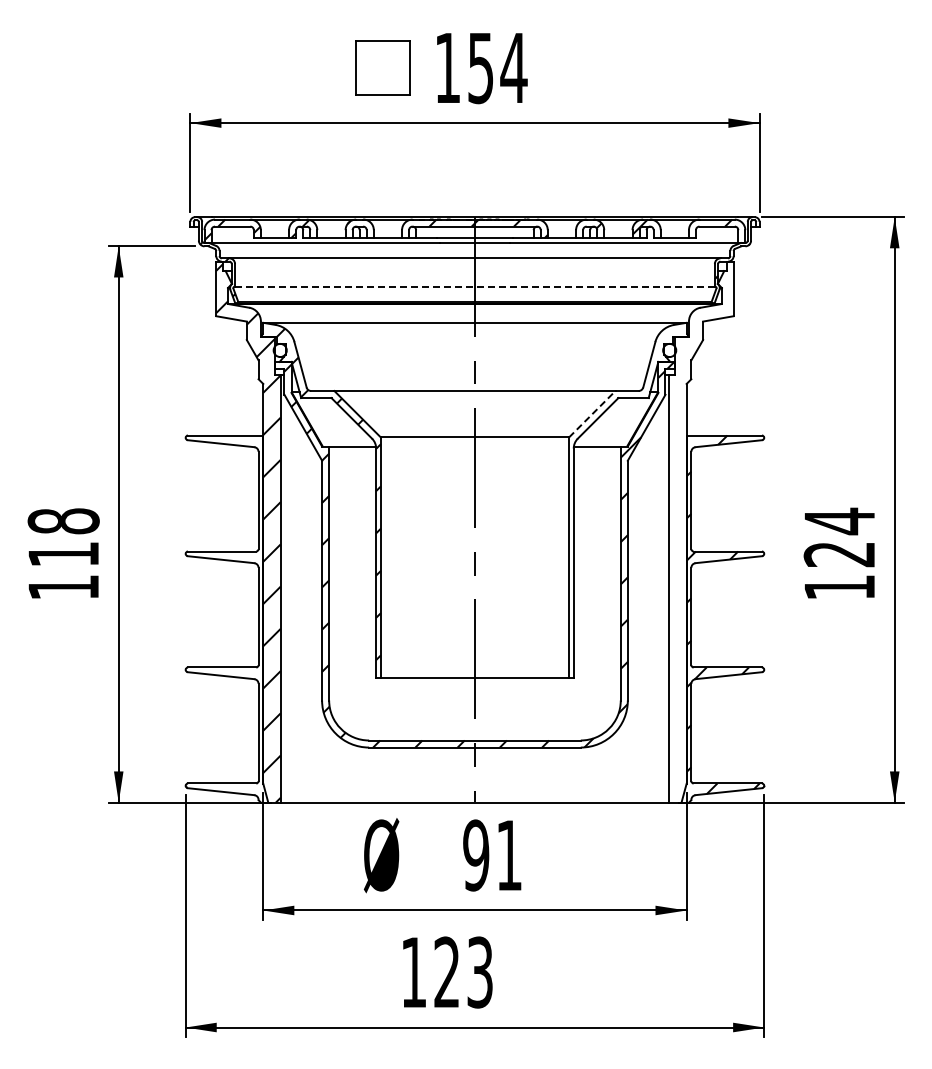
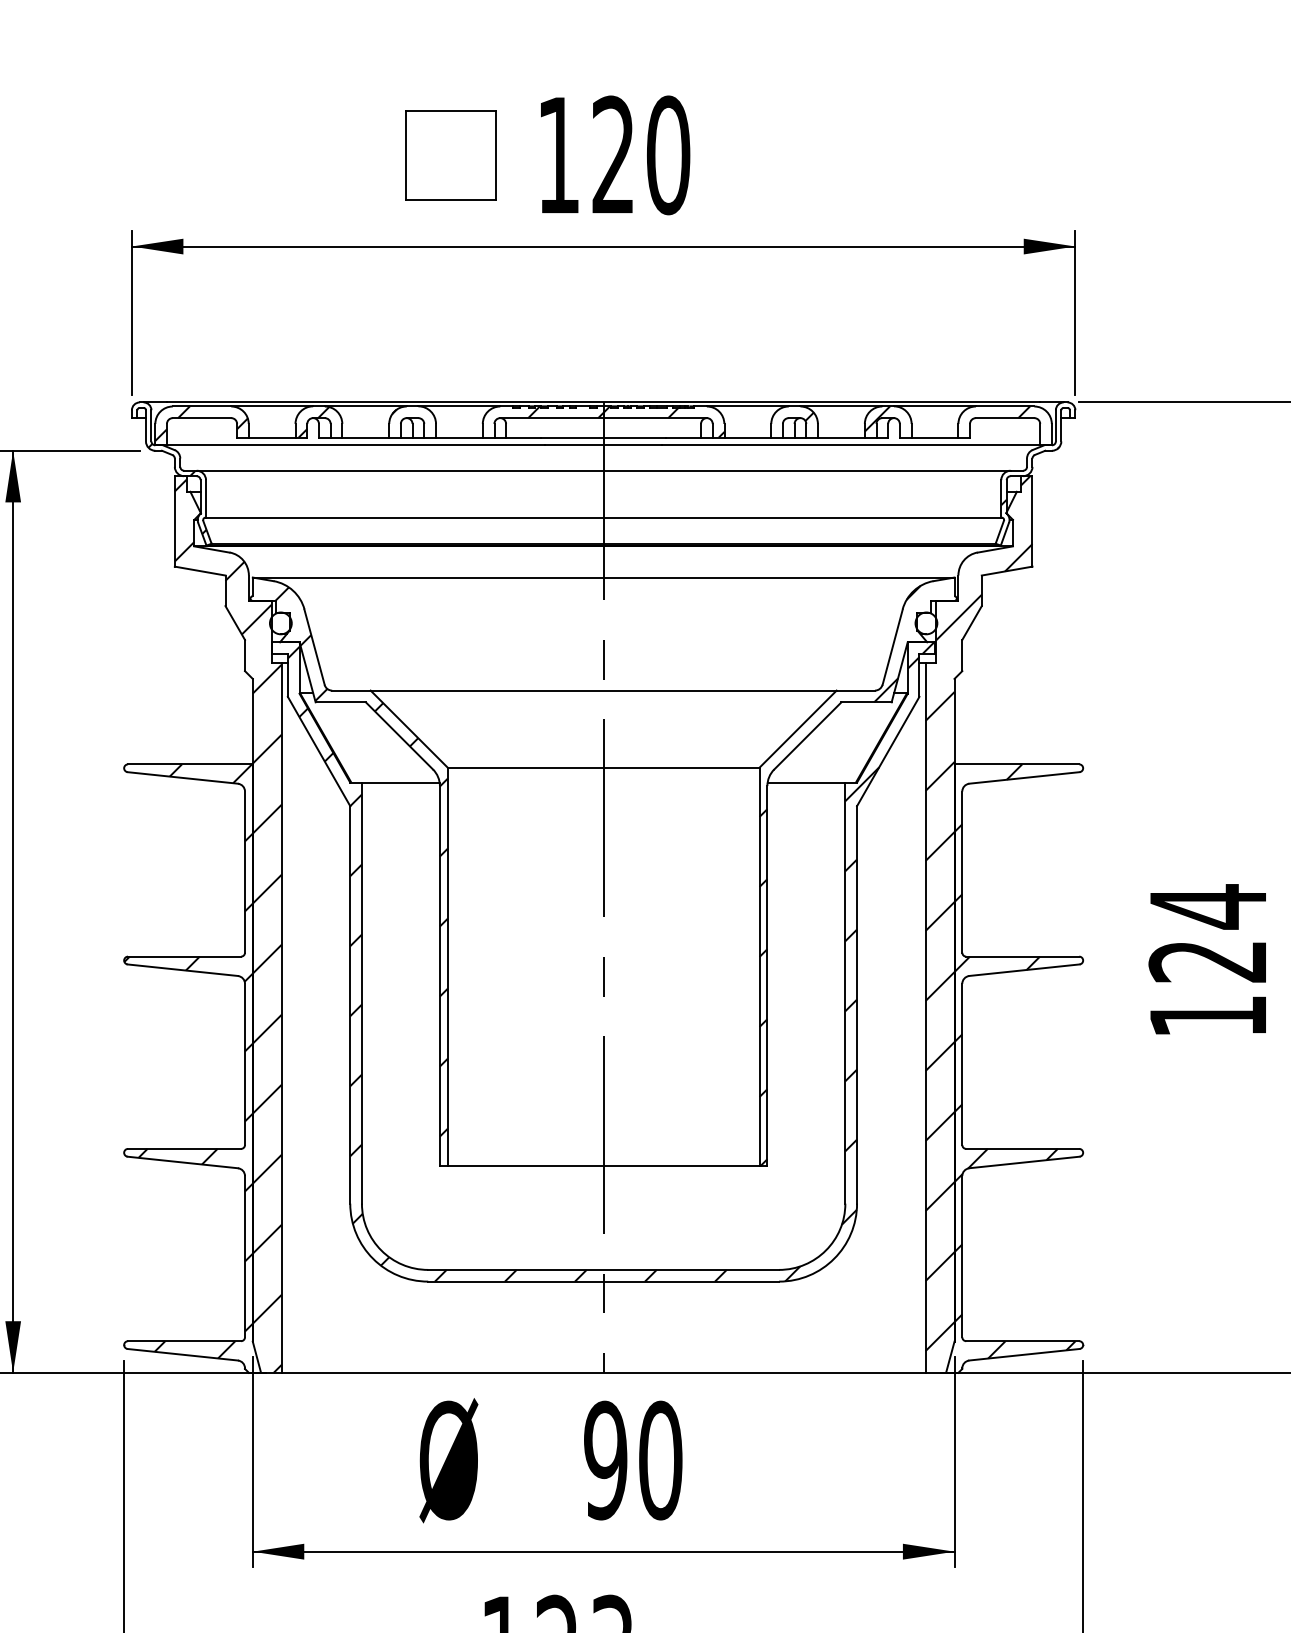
text: (497, 68) -> (641, 156), 154 -> 120
line: (474, 286) -> (602, 517), dashed -> solid
line: (592, 414) -> (798, 729), dashed -> solid
hatch: (617, 502) -> (839, 875), added
hatch: (701, 525) -> (979, 913), added
hatch: (224, 614) -> (188, 1061), added
text: (509, 855) -> (660, 1460), 91 -> 90

